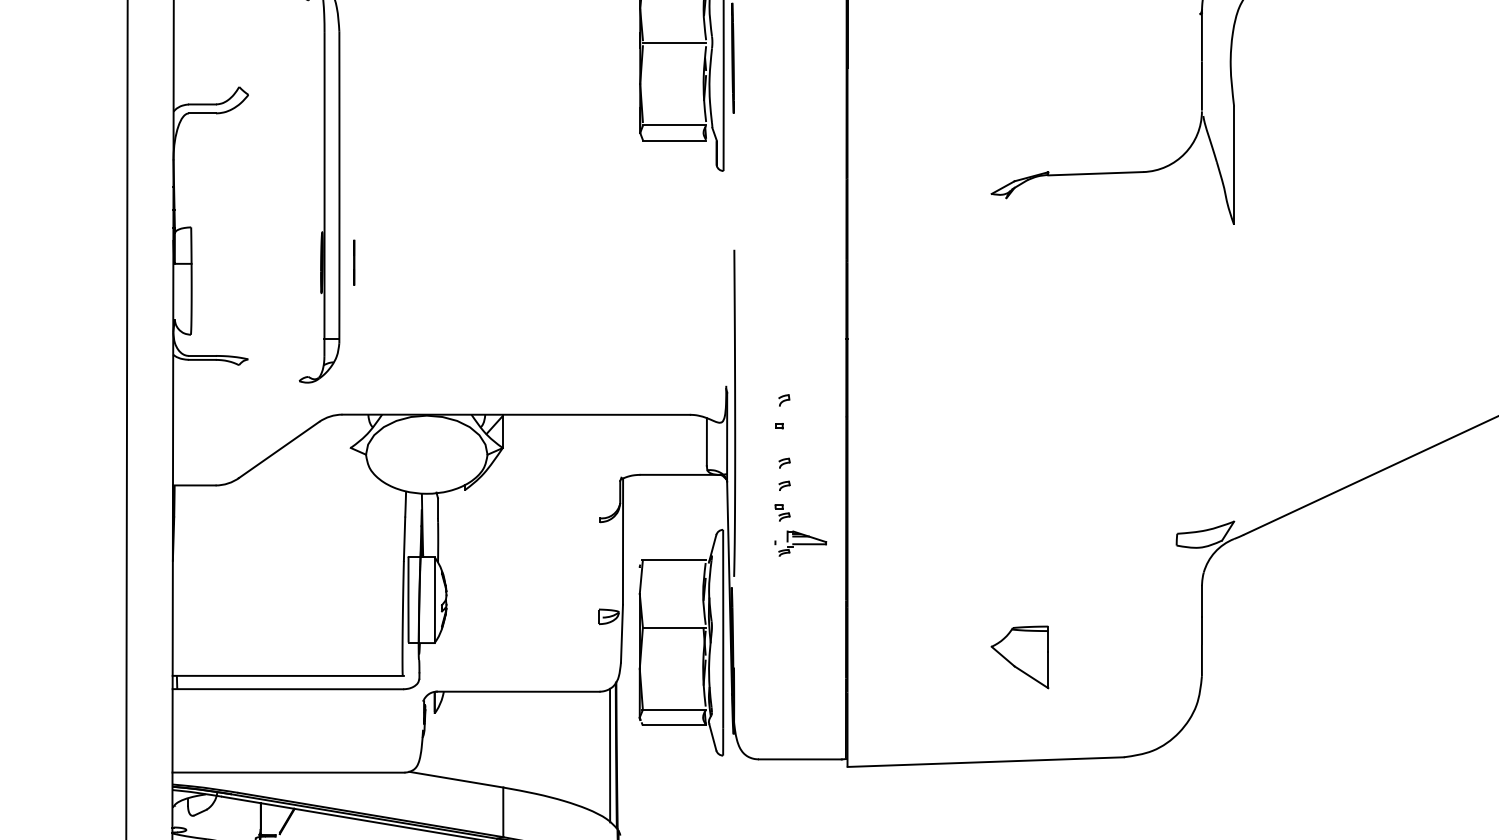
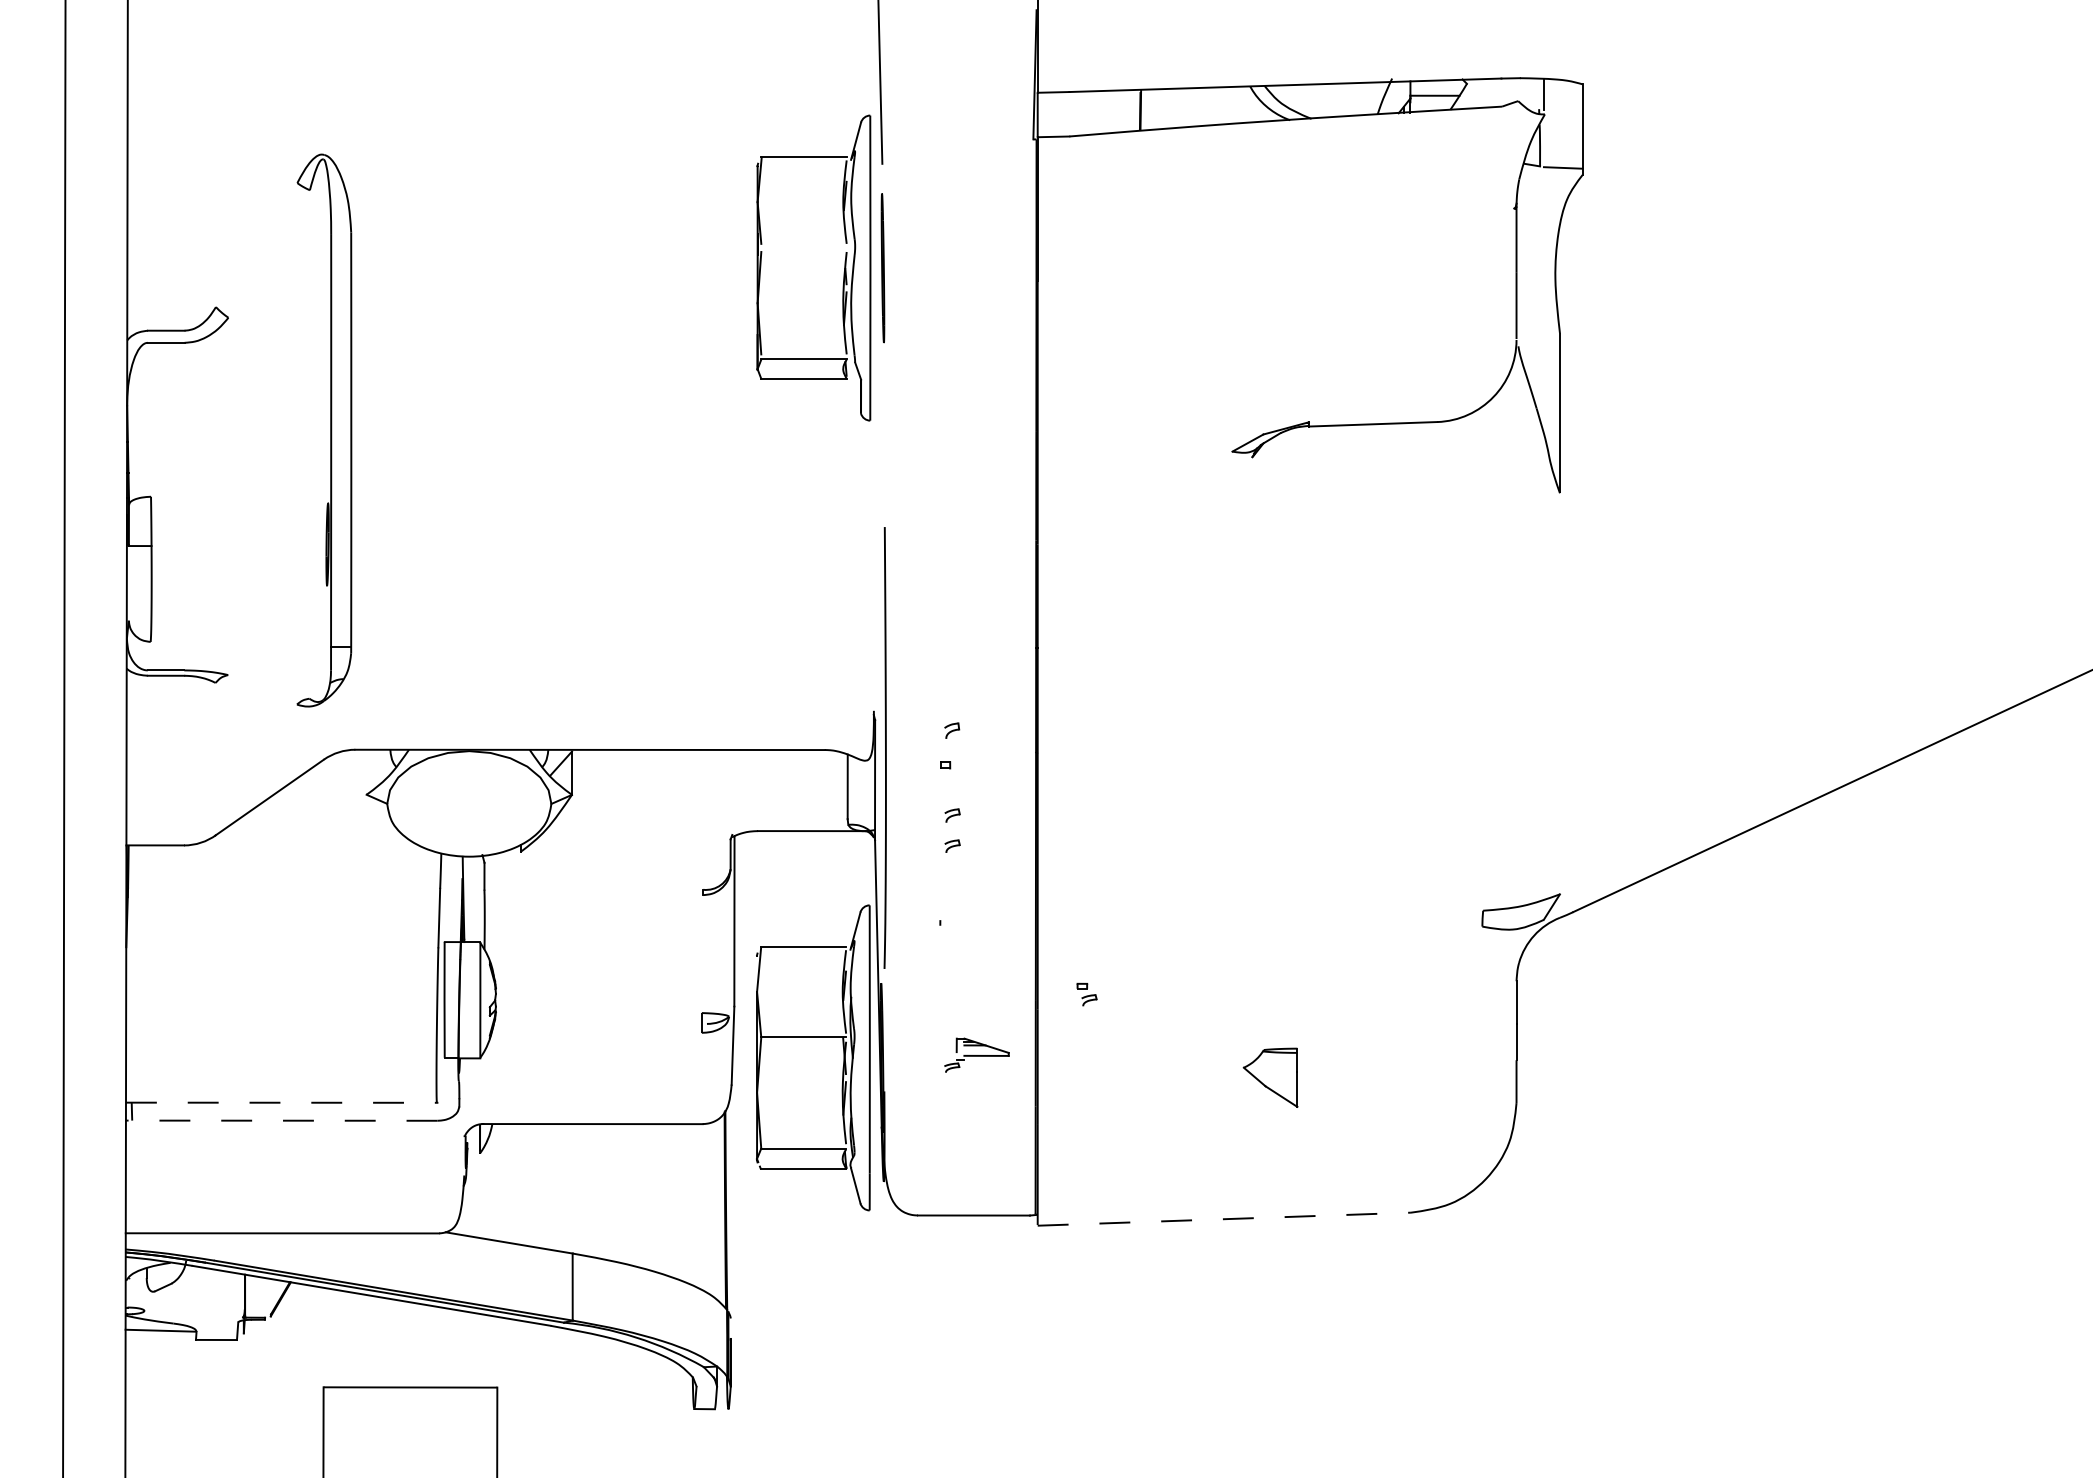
line: (674, 42) -> (803, 247), removed
line: (354, 262) -> (371, 544), removed
part: (782, 512) -> (1086, 994), moved
part: (802, 543) -> (976, 1054), moved
part: (1019, 657) -> (1270, 1077), size x0.7
line: (288, 675) -> (282, 1102), solid -> dashed
line: (287, 689) -> (281, 1120), solid -> dashed
line: (609, 755) -> (716, 1210), removed
line: (985, 762) -> (1224, 1219), solid -> dashed

